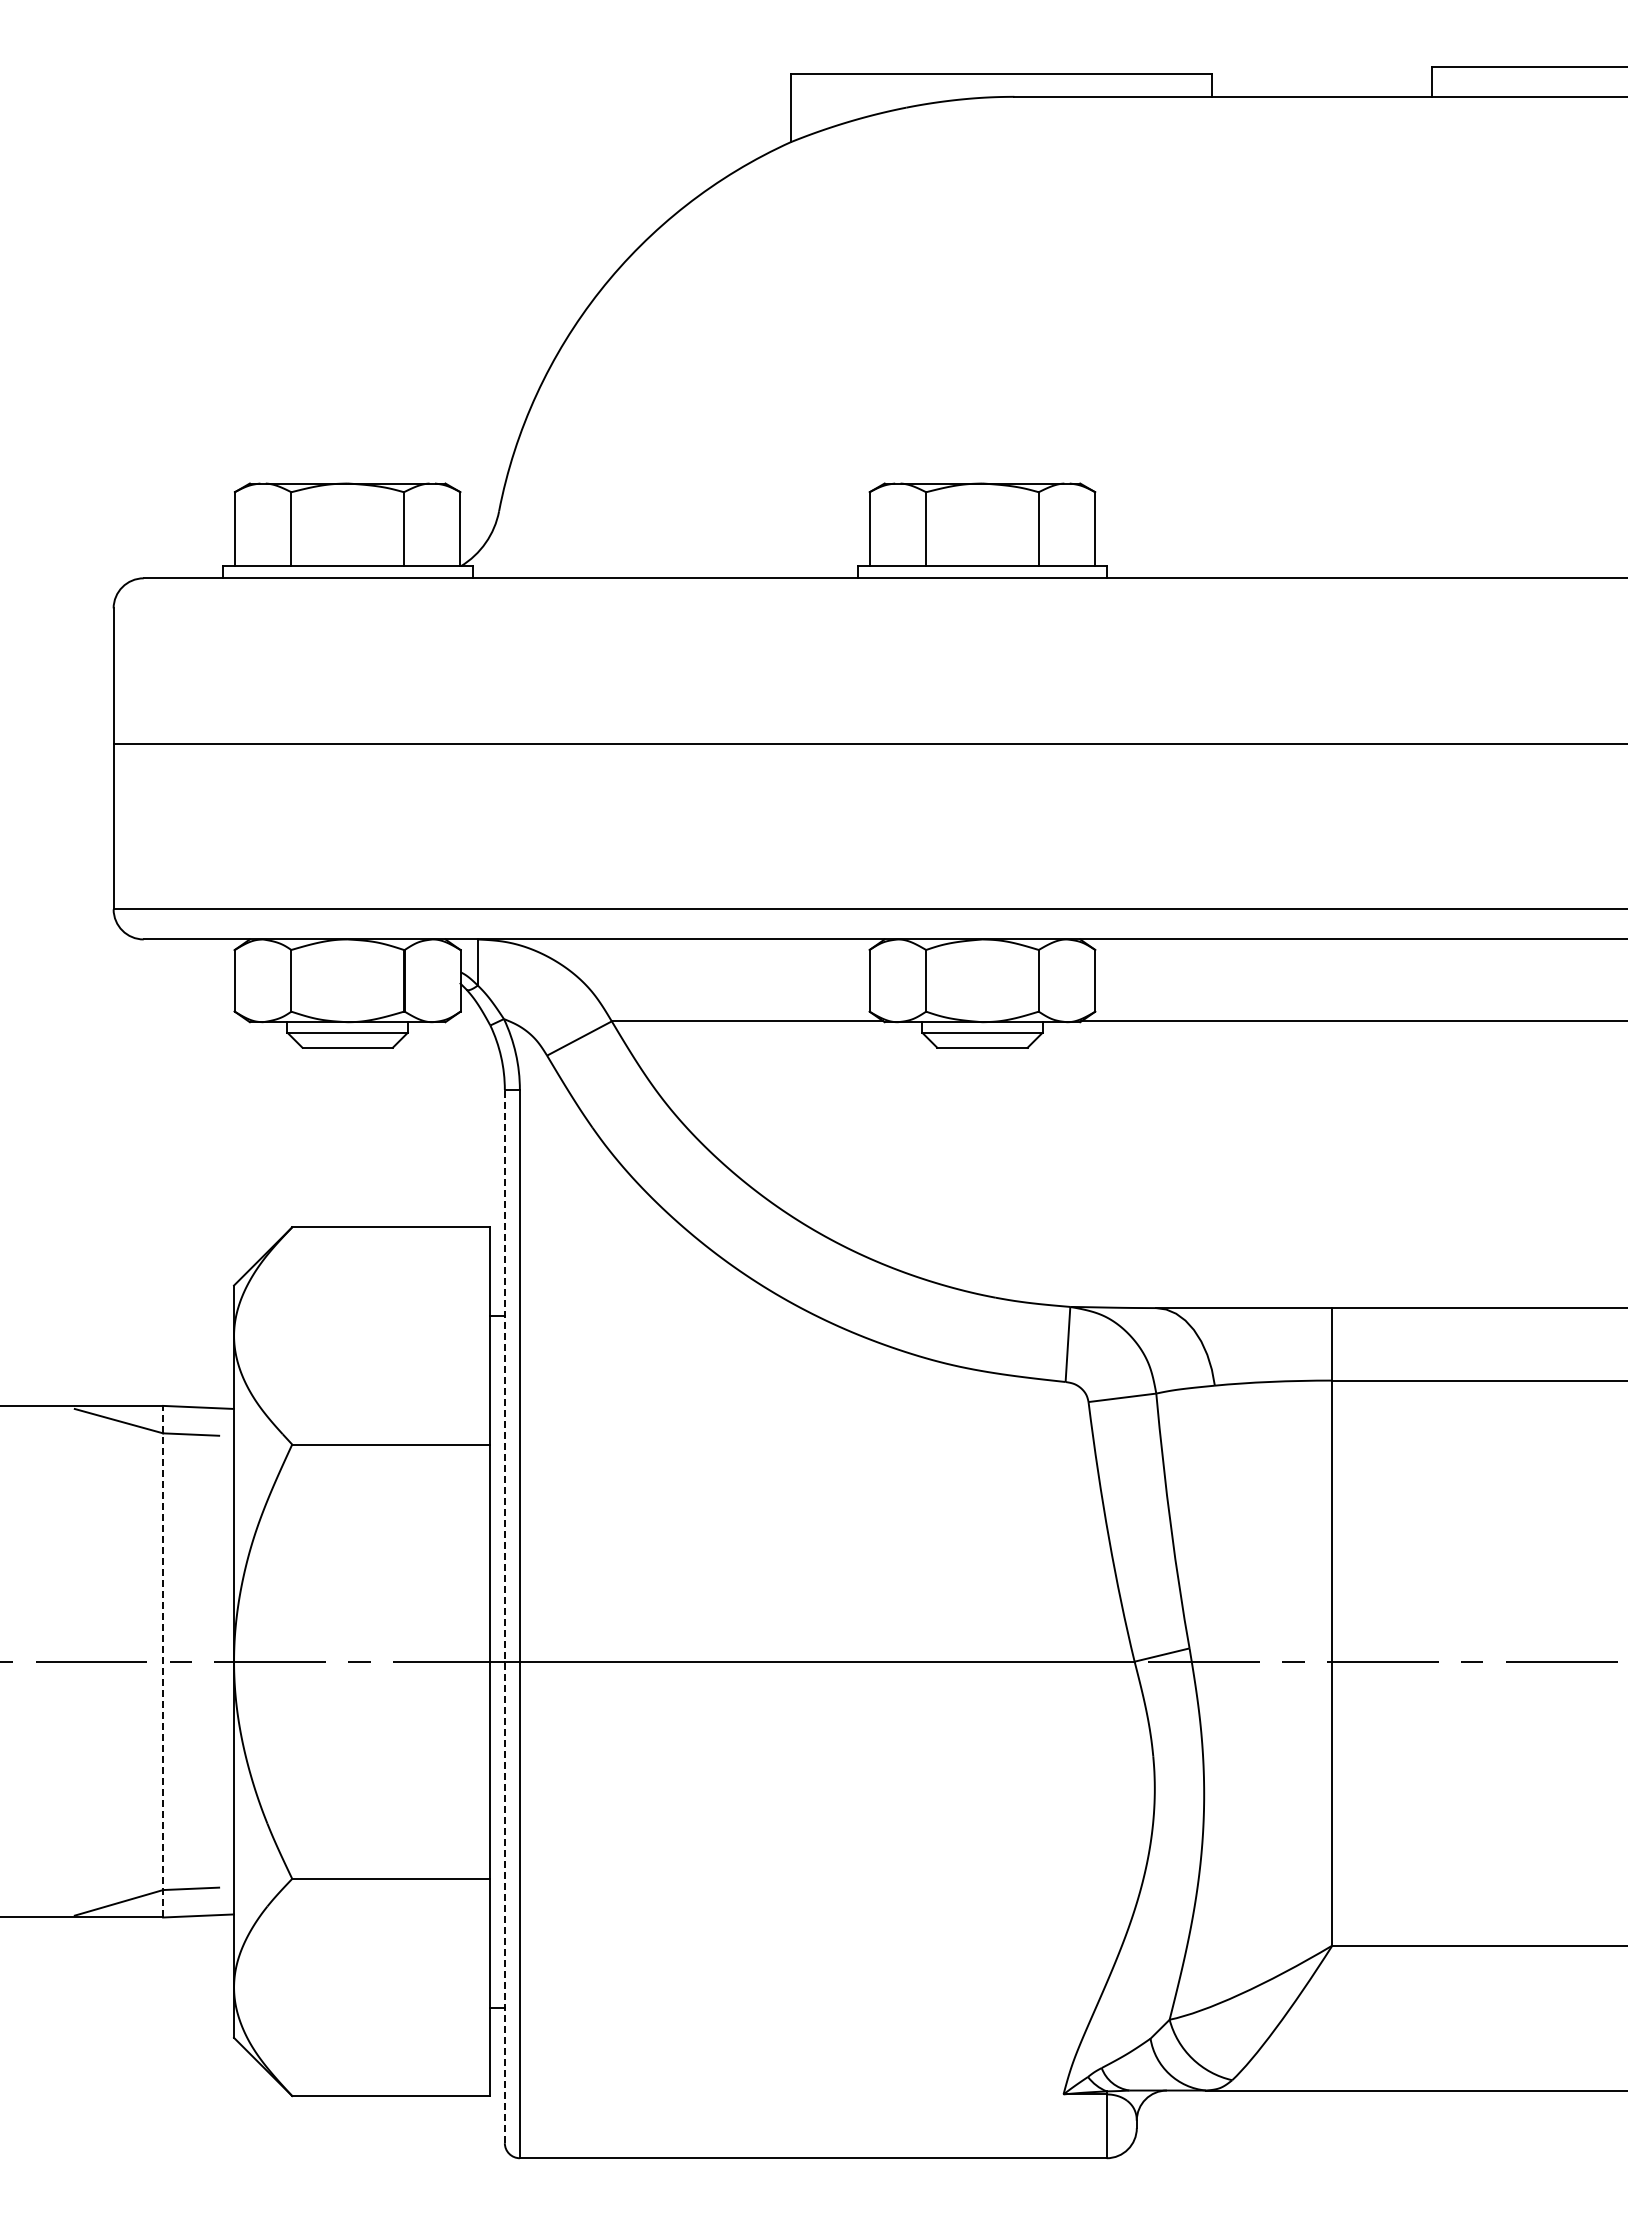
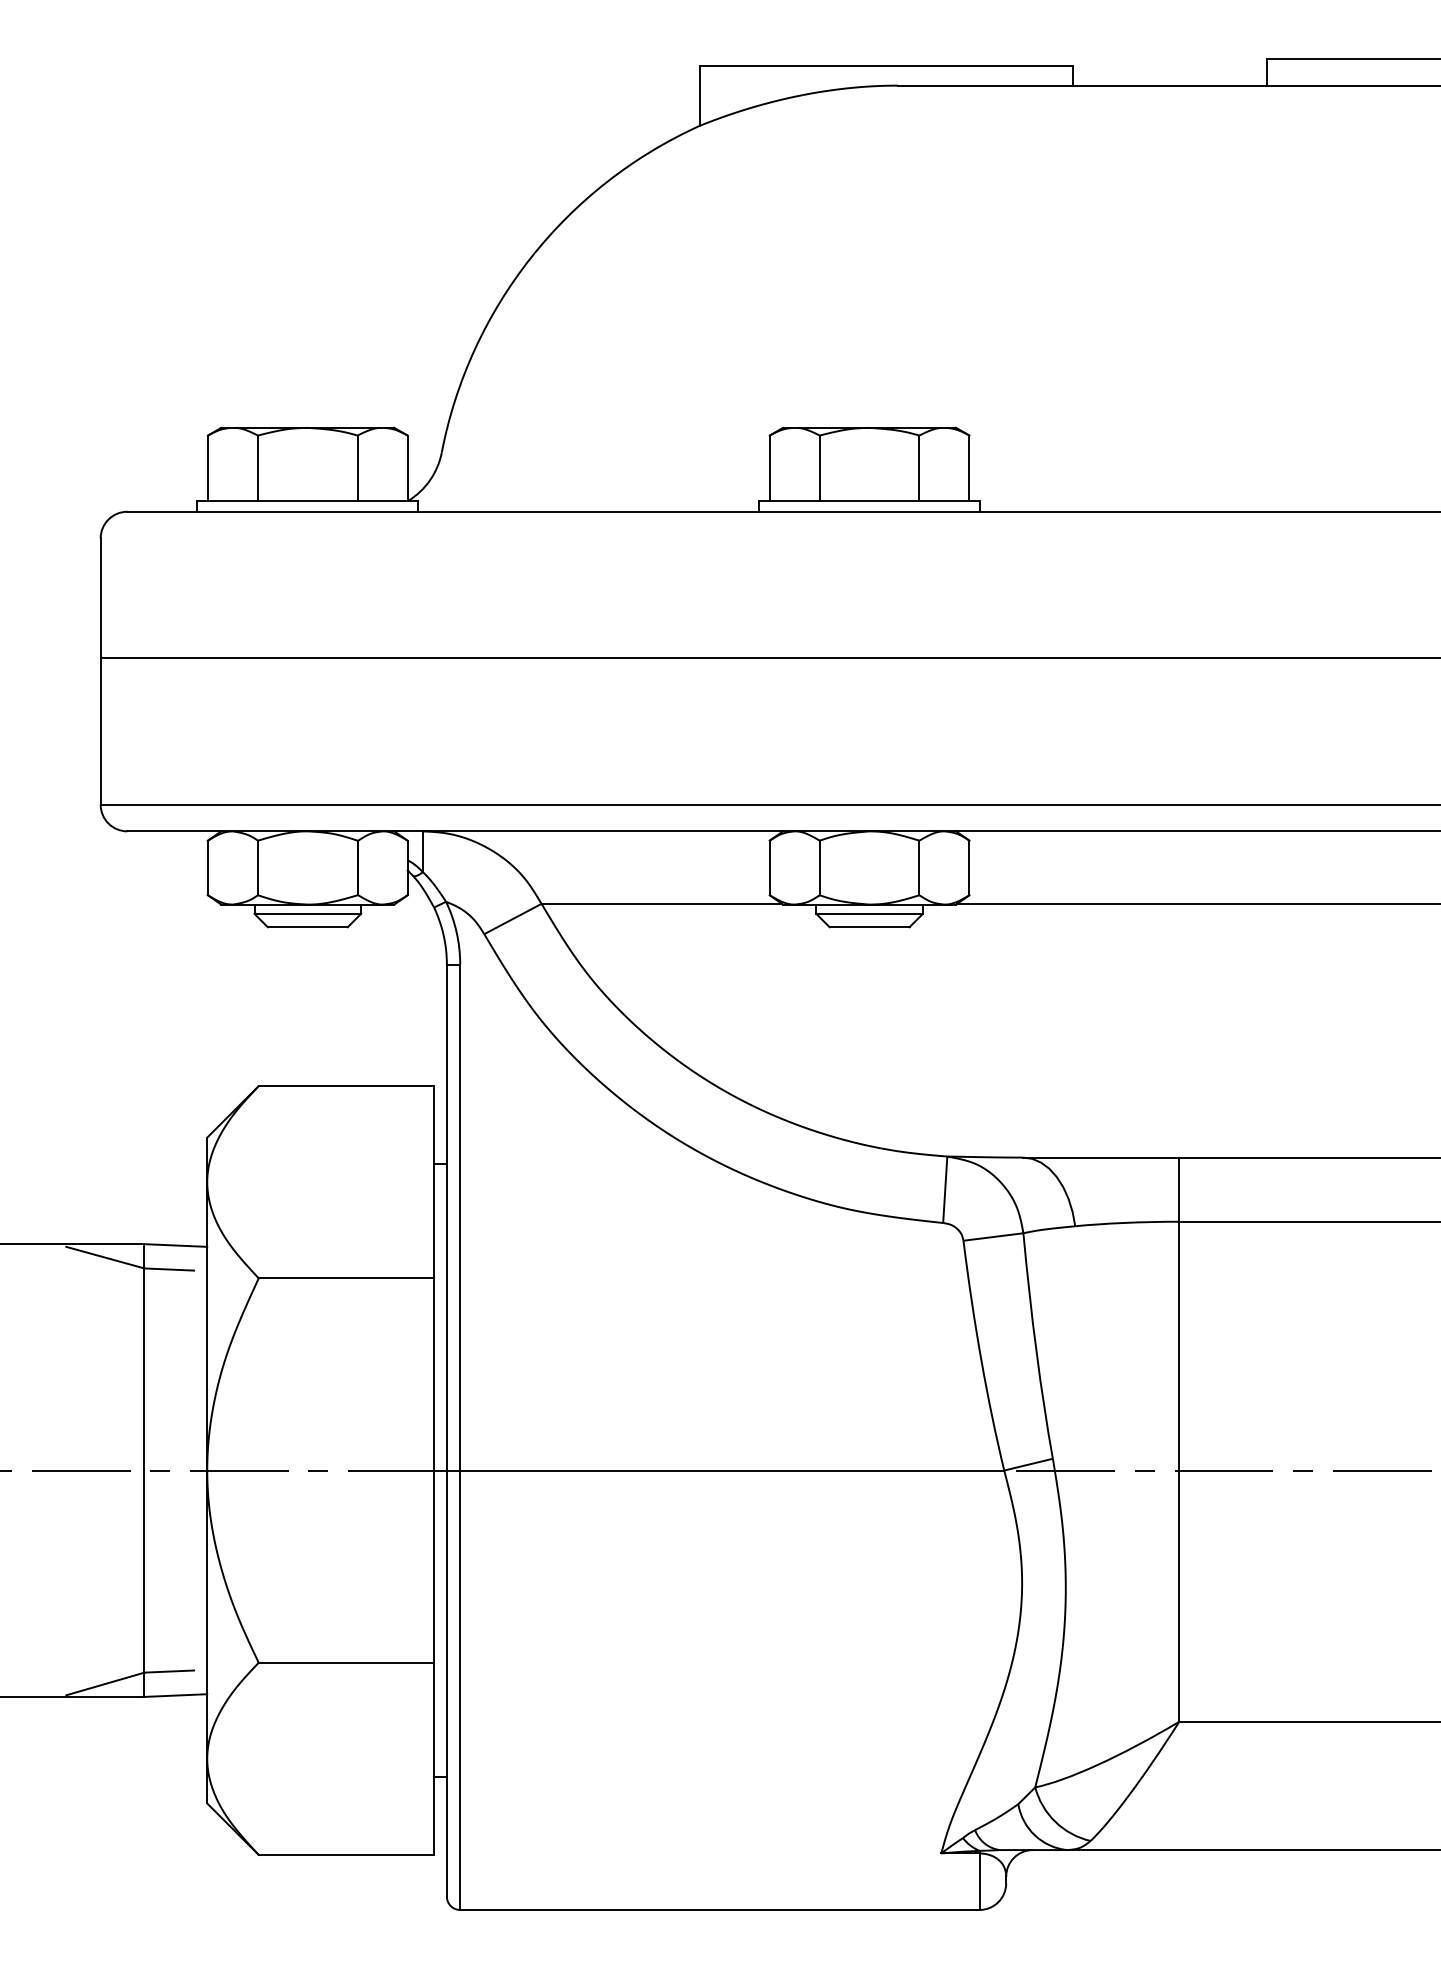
line: (504, 1616) -> (446, 1430), dashed -> solid
line: (163, 1661) -> (144, 1470), dashed -> solid

